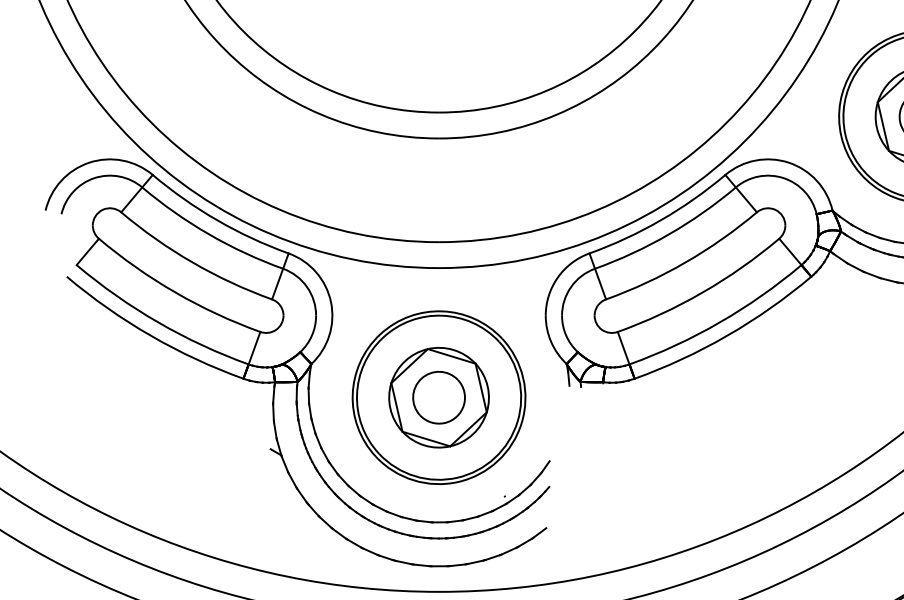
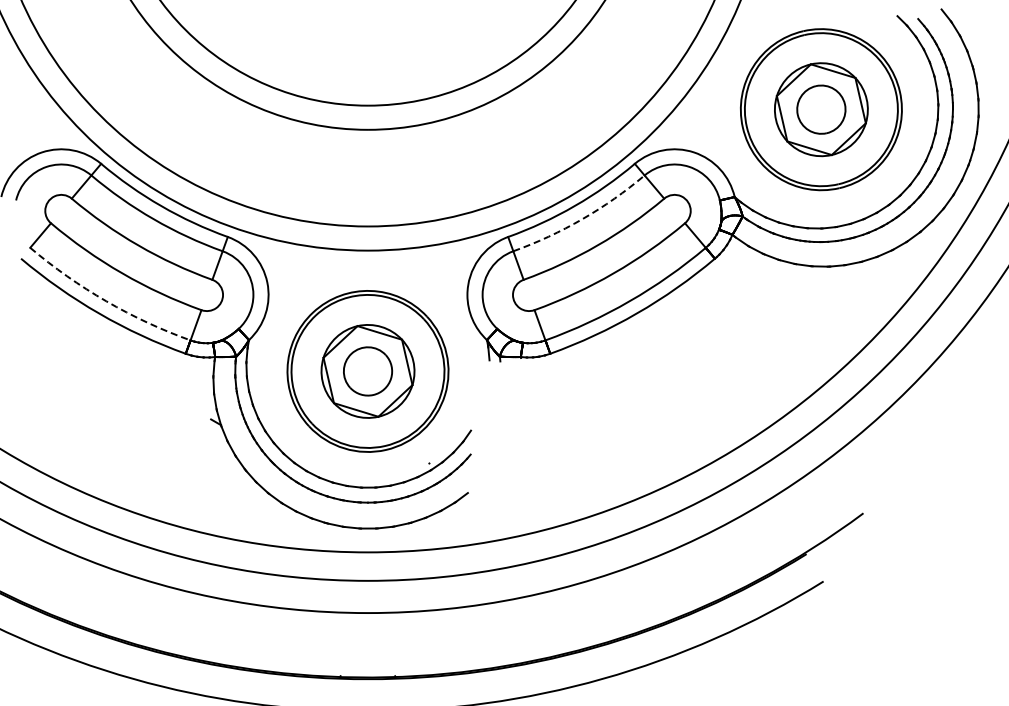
arc: (669, 234) -> (582, 219), solid -> dashed
arc: (158, 322) -> (106, 301), solid -> dashed

